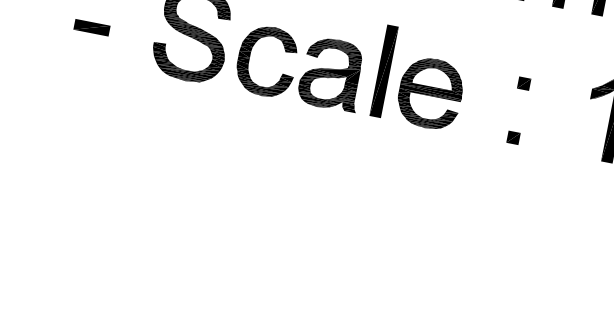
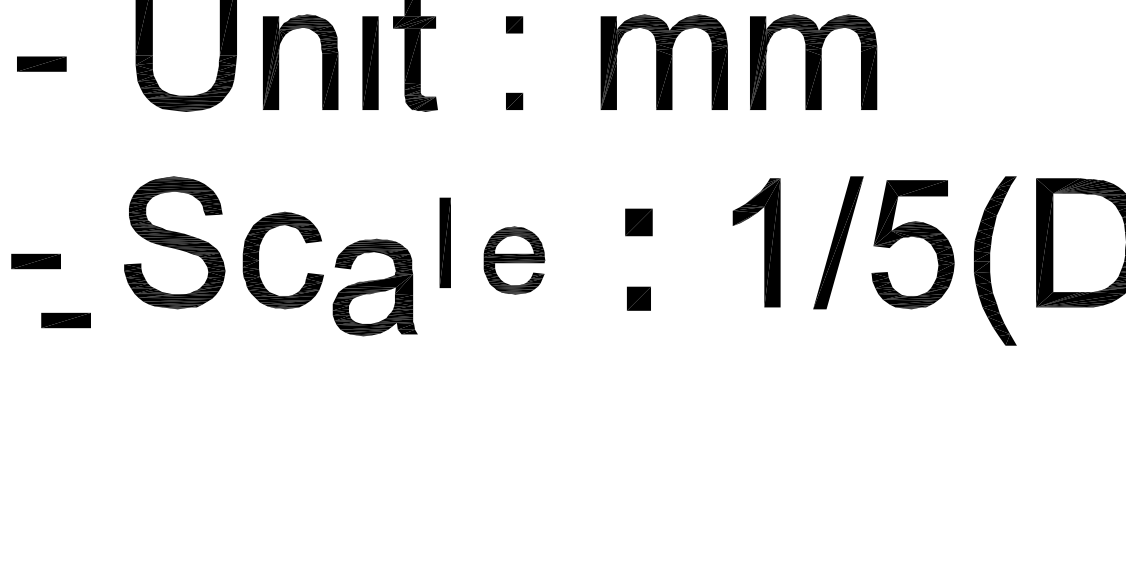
part: (384, 71) -> (445, 242), size x0.7
part: (104, 73) -> (65, 320), added
part: (331, 74) -> (374, 287), moved
part: (523, 83) -> (638, 221), size x1.6
part: (430, 93) -> (514, 260), size x0.7
part: (513, 137) -> (638, 298), size x1.4

